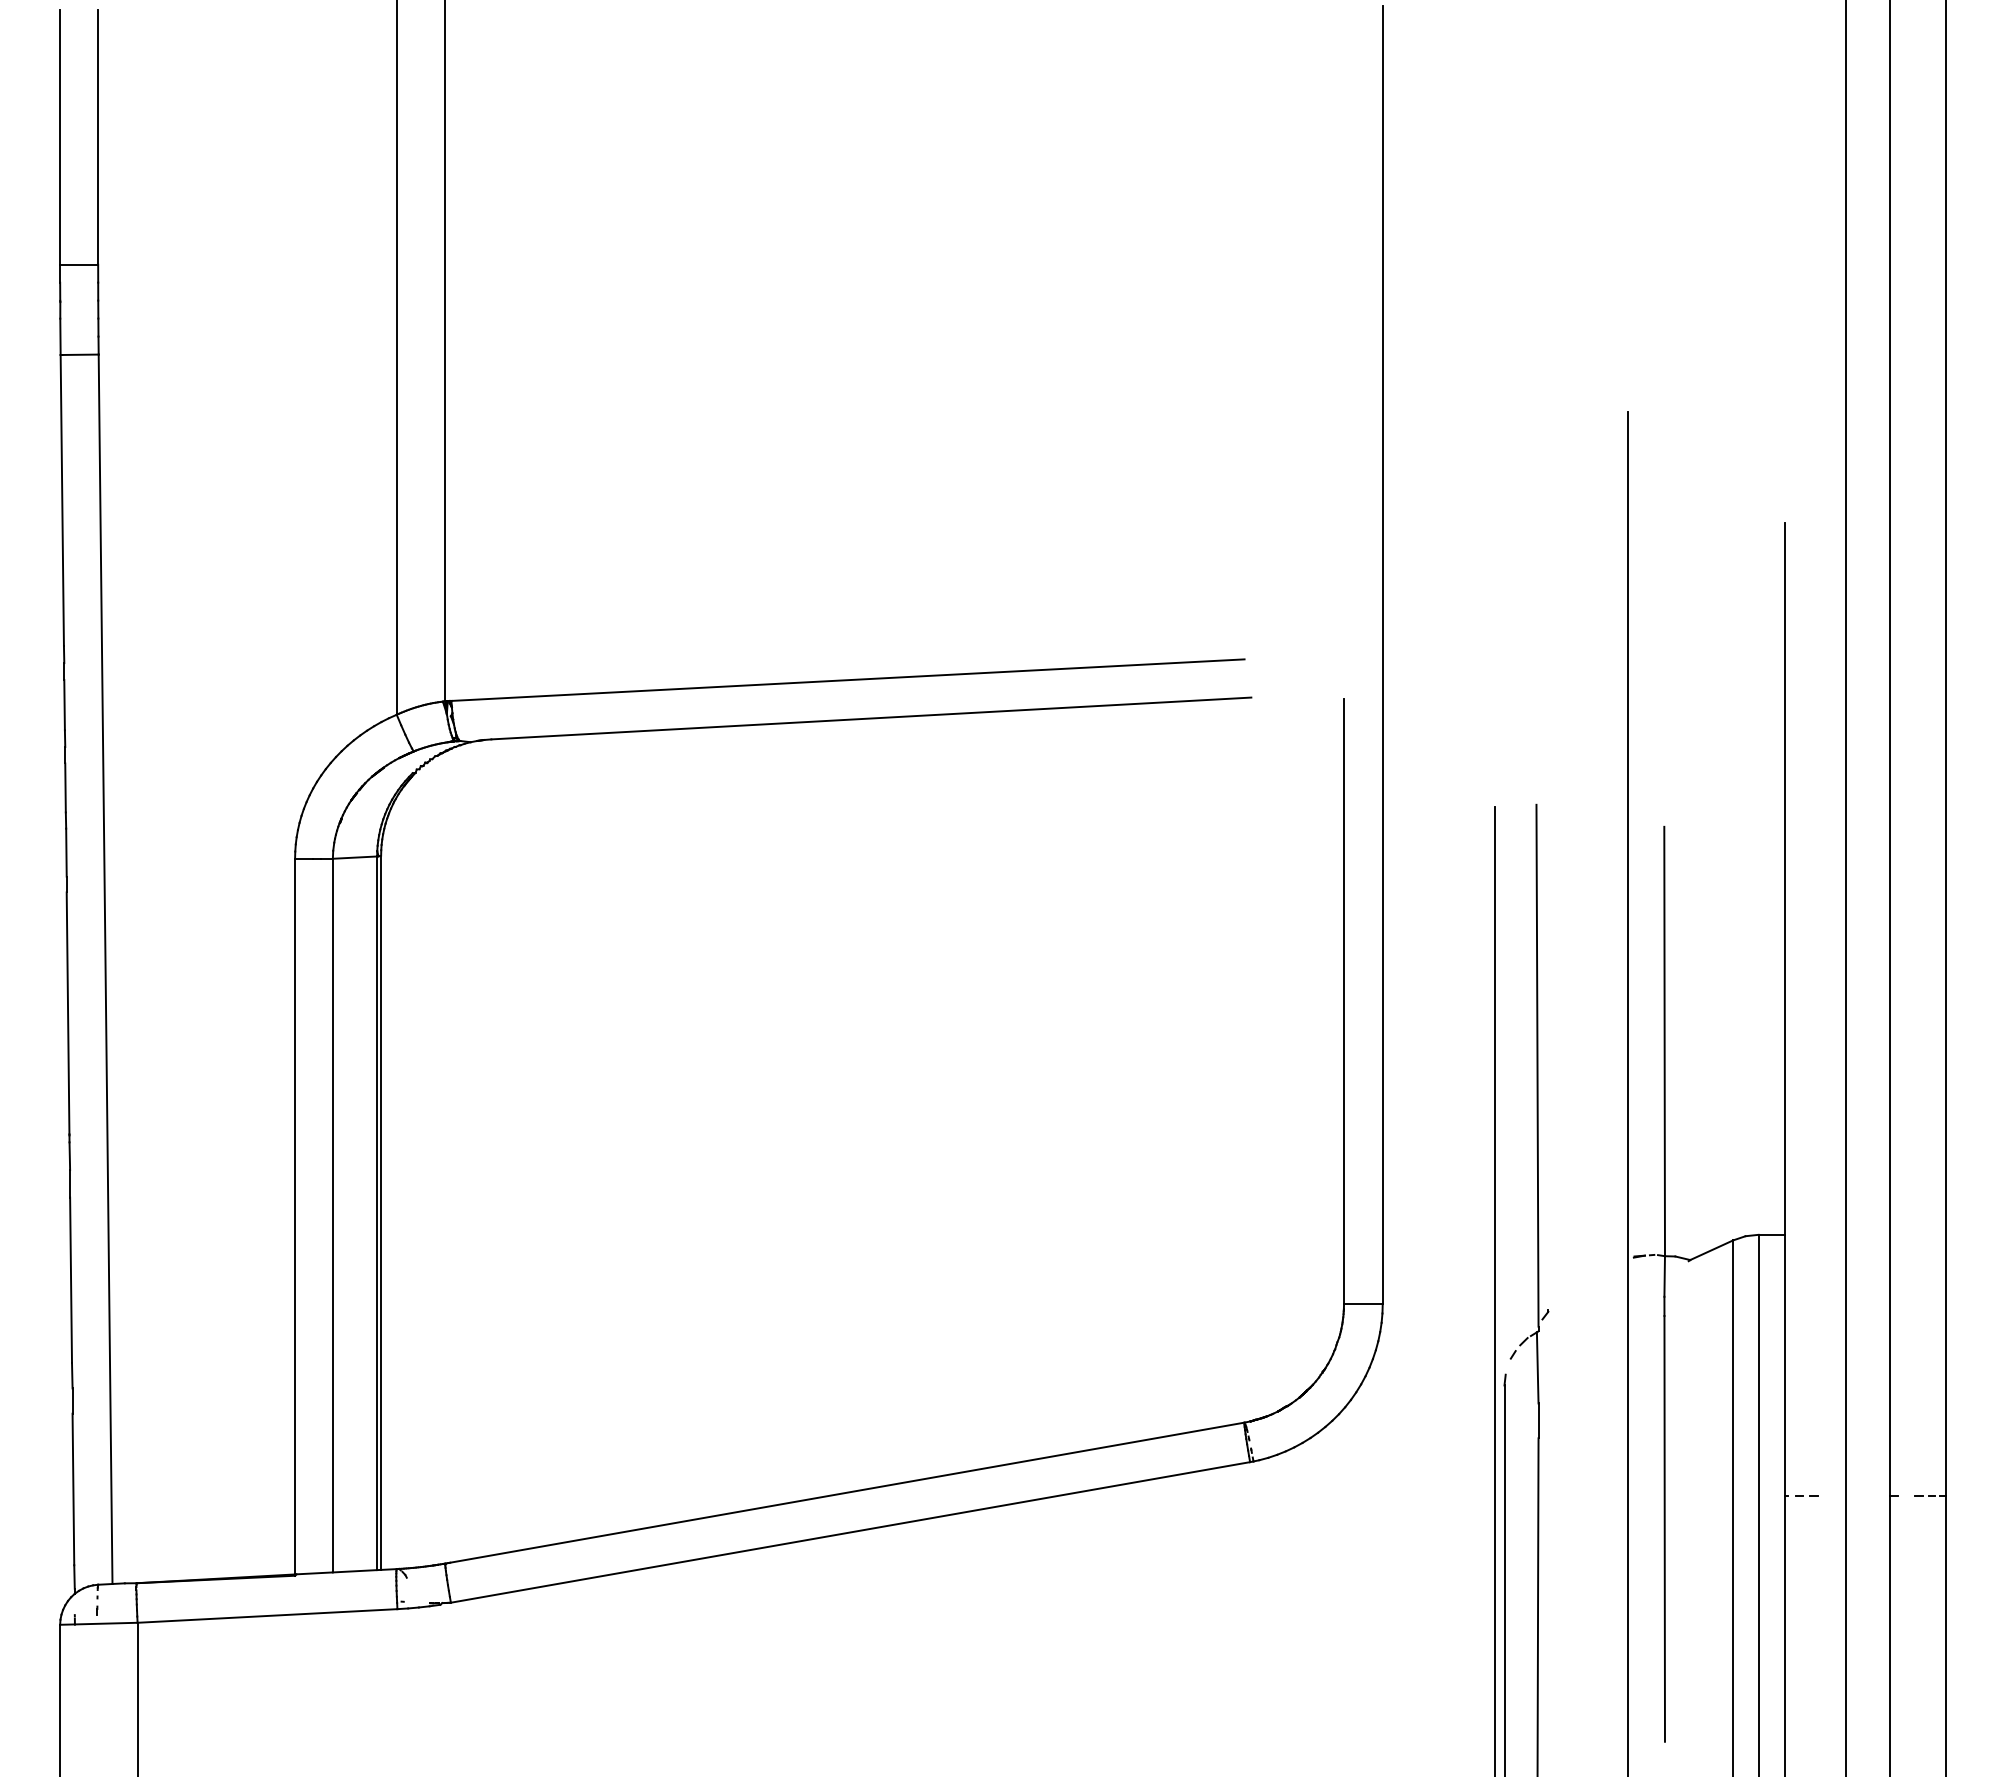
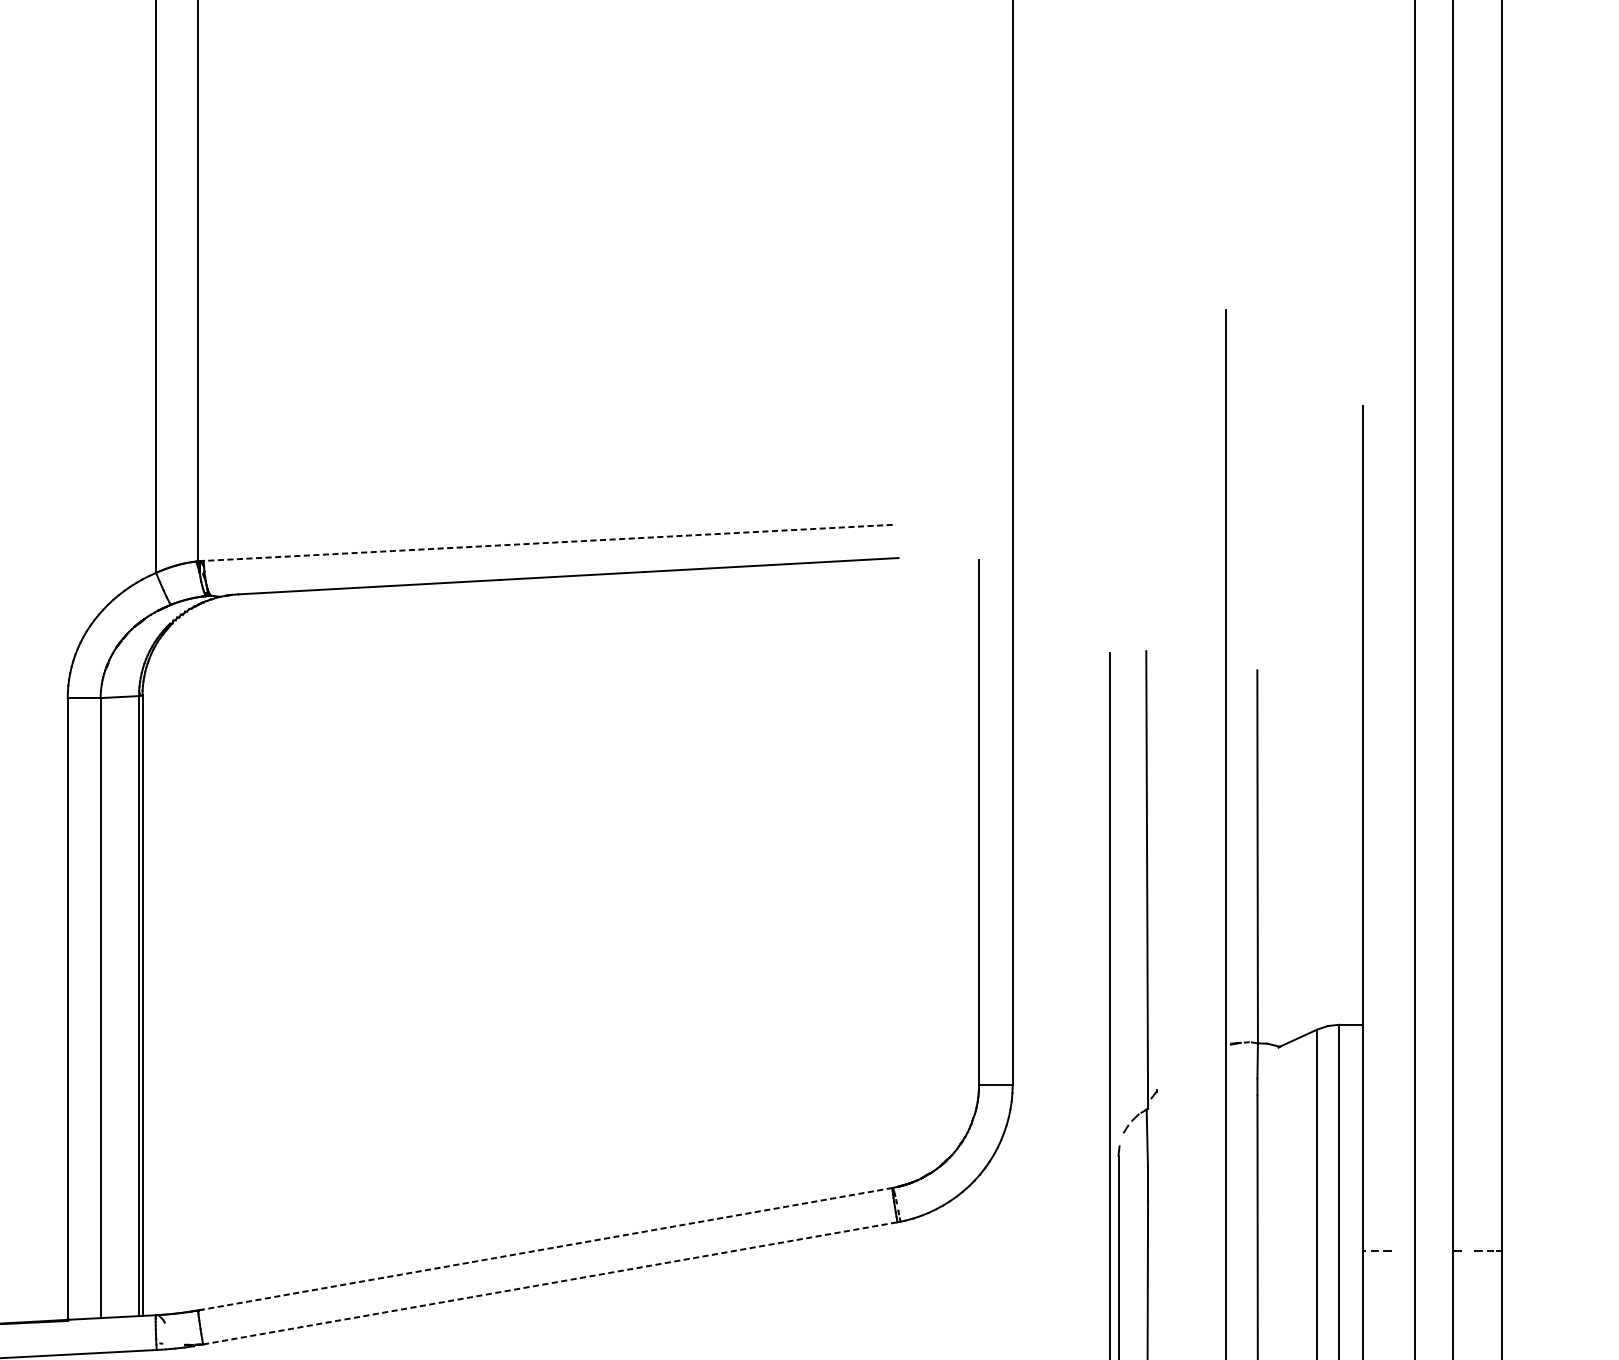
line: (847, 680) -> (547, 543), solid -> dashed
line: (844, 1493) -> (545, 1249), solid -> dashed
line: (850, 1532) -> (550, 1283), solid -> dashed

